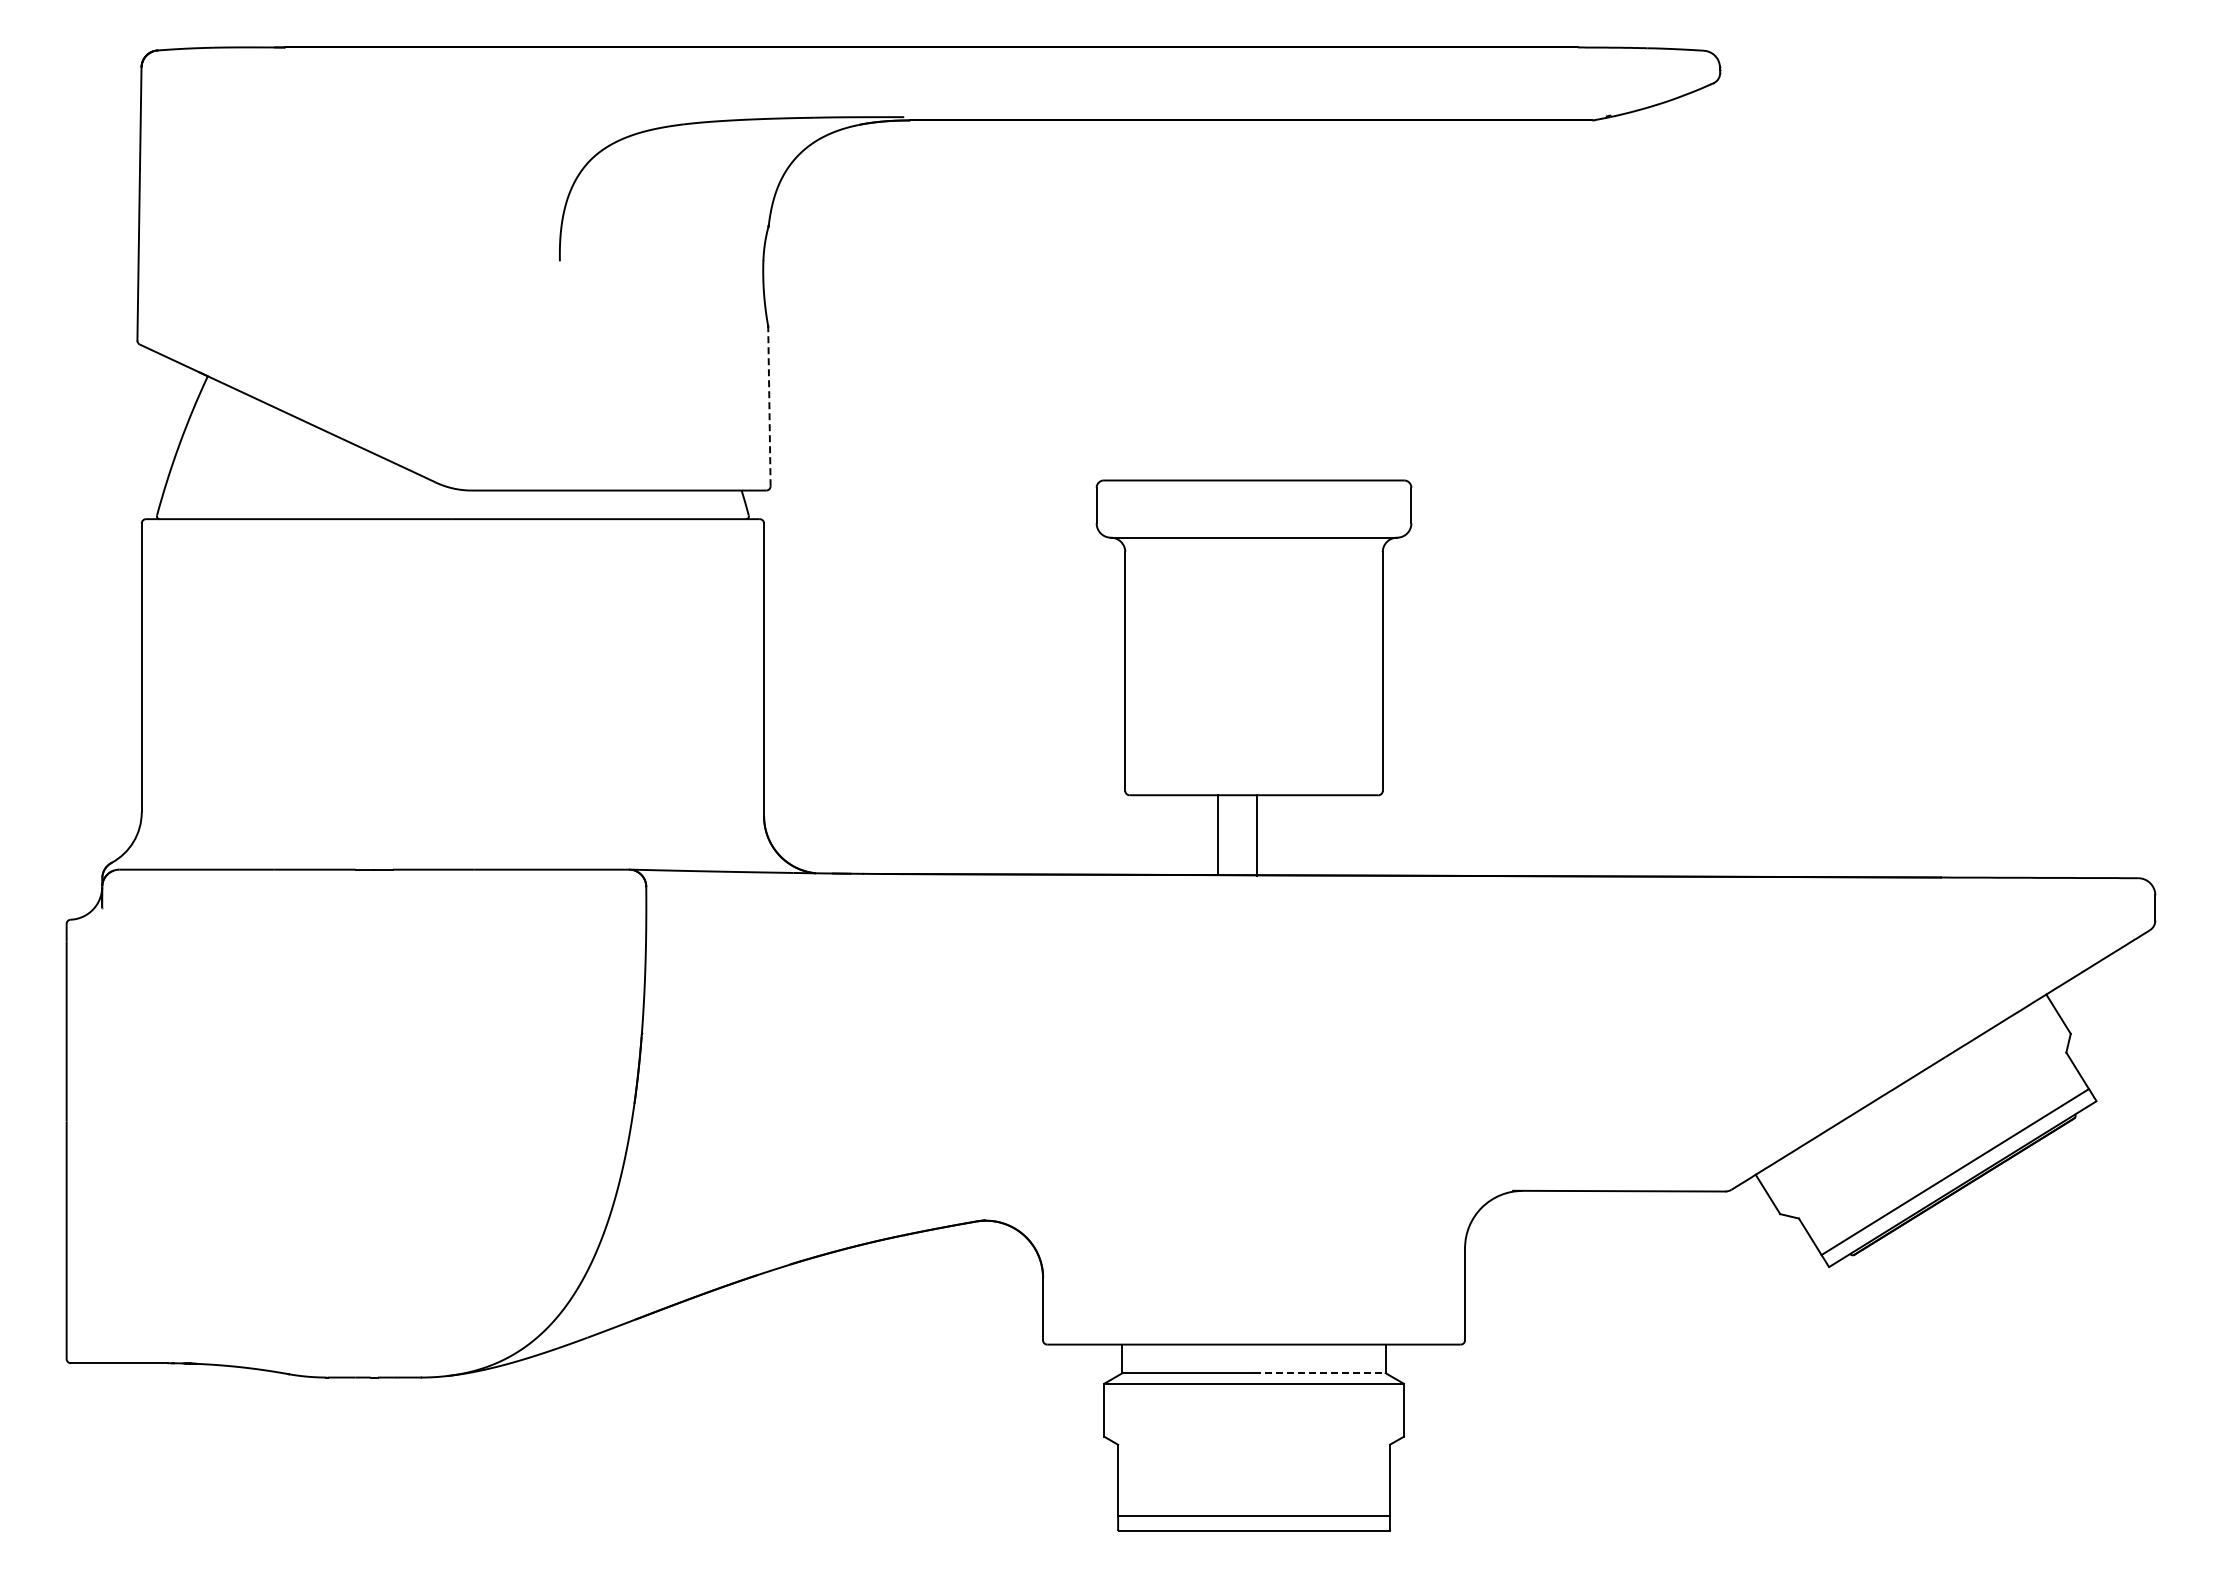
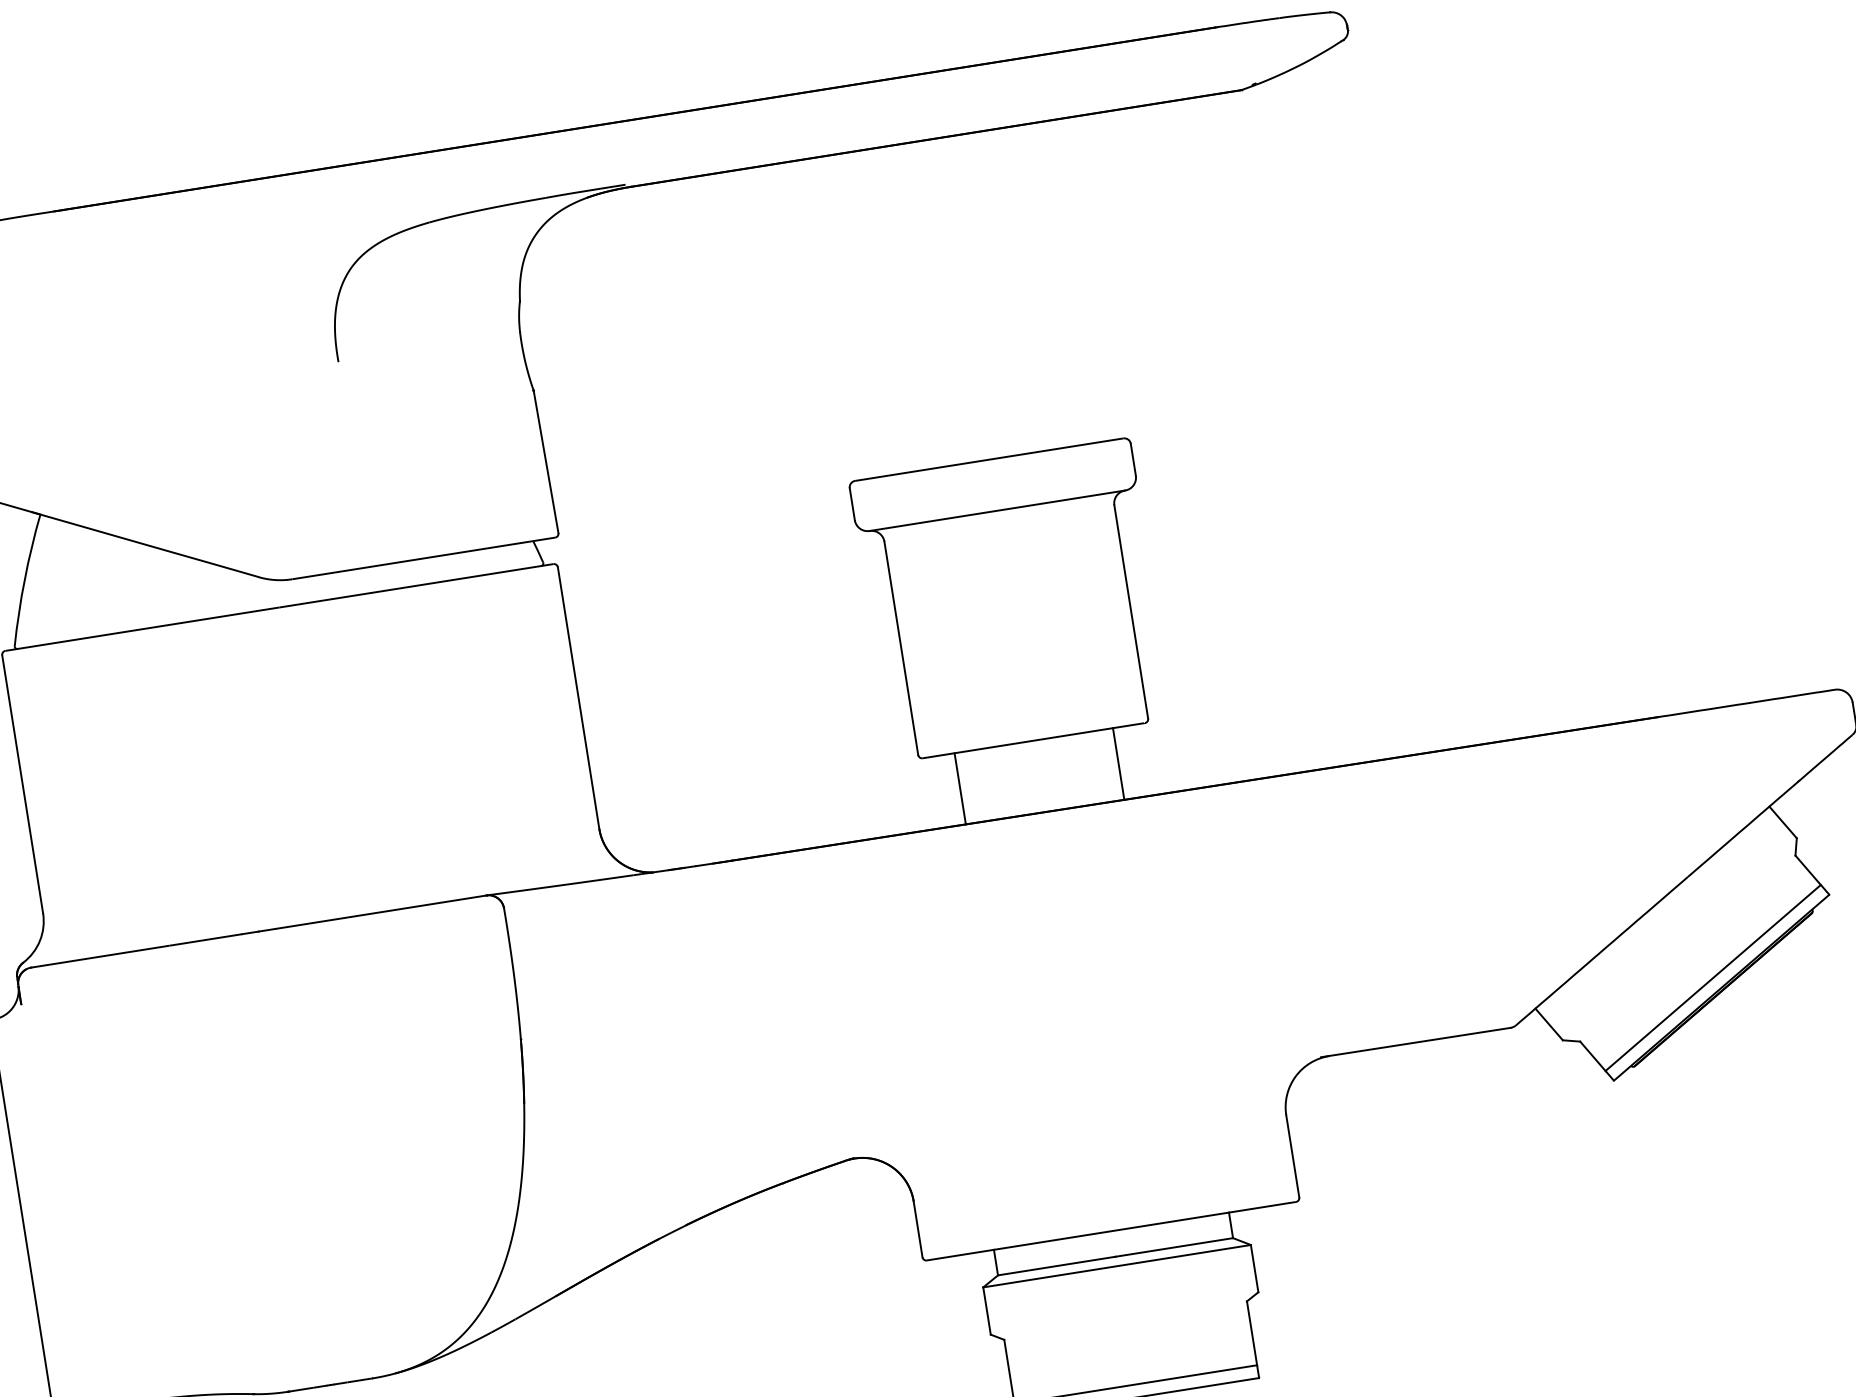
line: (769, 406) -> (546, 462), dashed -> solid
line: (1218, 834) -> (960, 788), moved
line: (1256, 835) -> (1118, 764), moved
line: (1319, 1373) -> (1174, 1247), dashed -> solid

